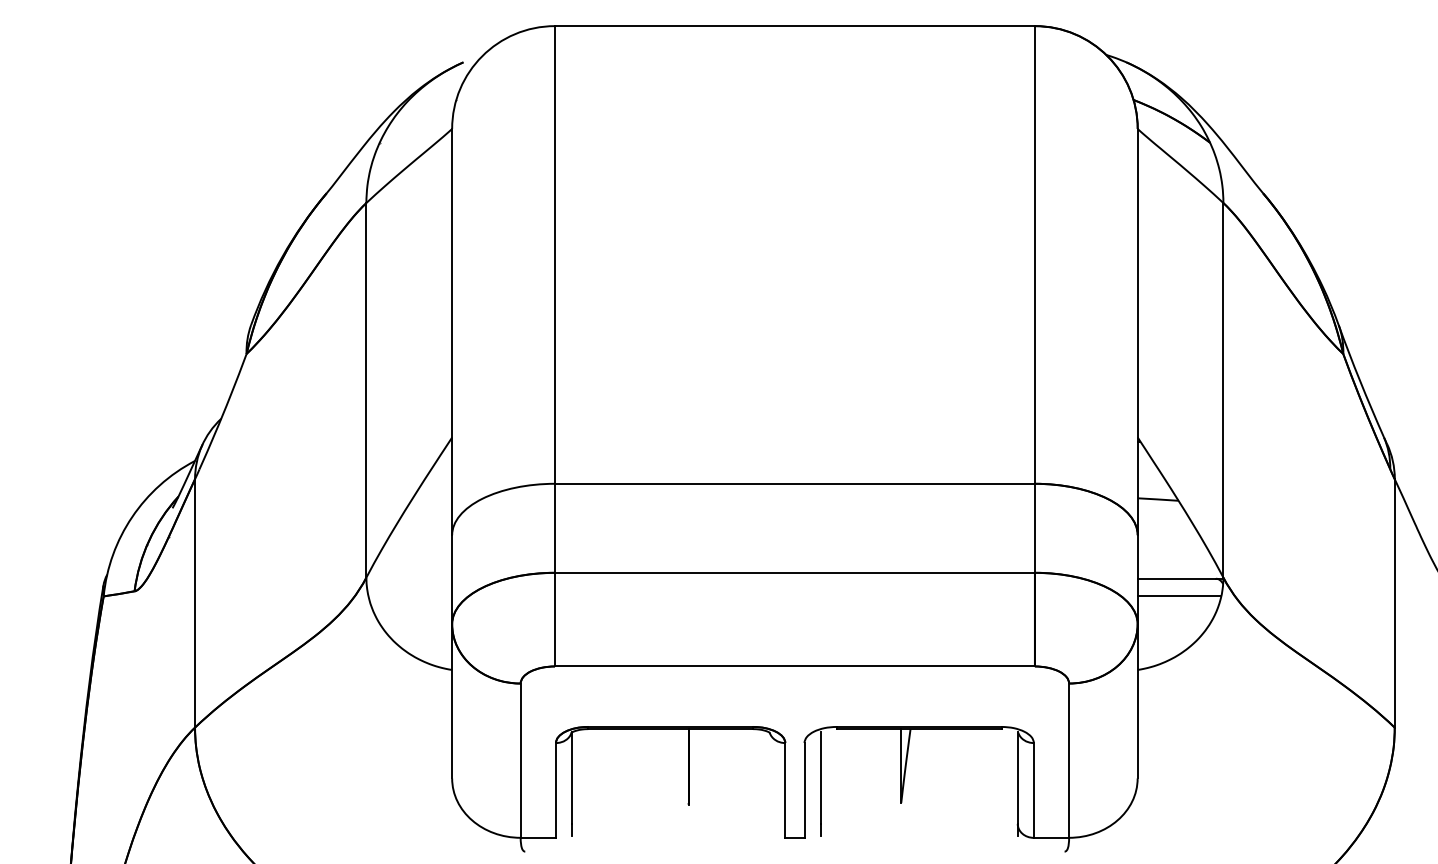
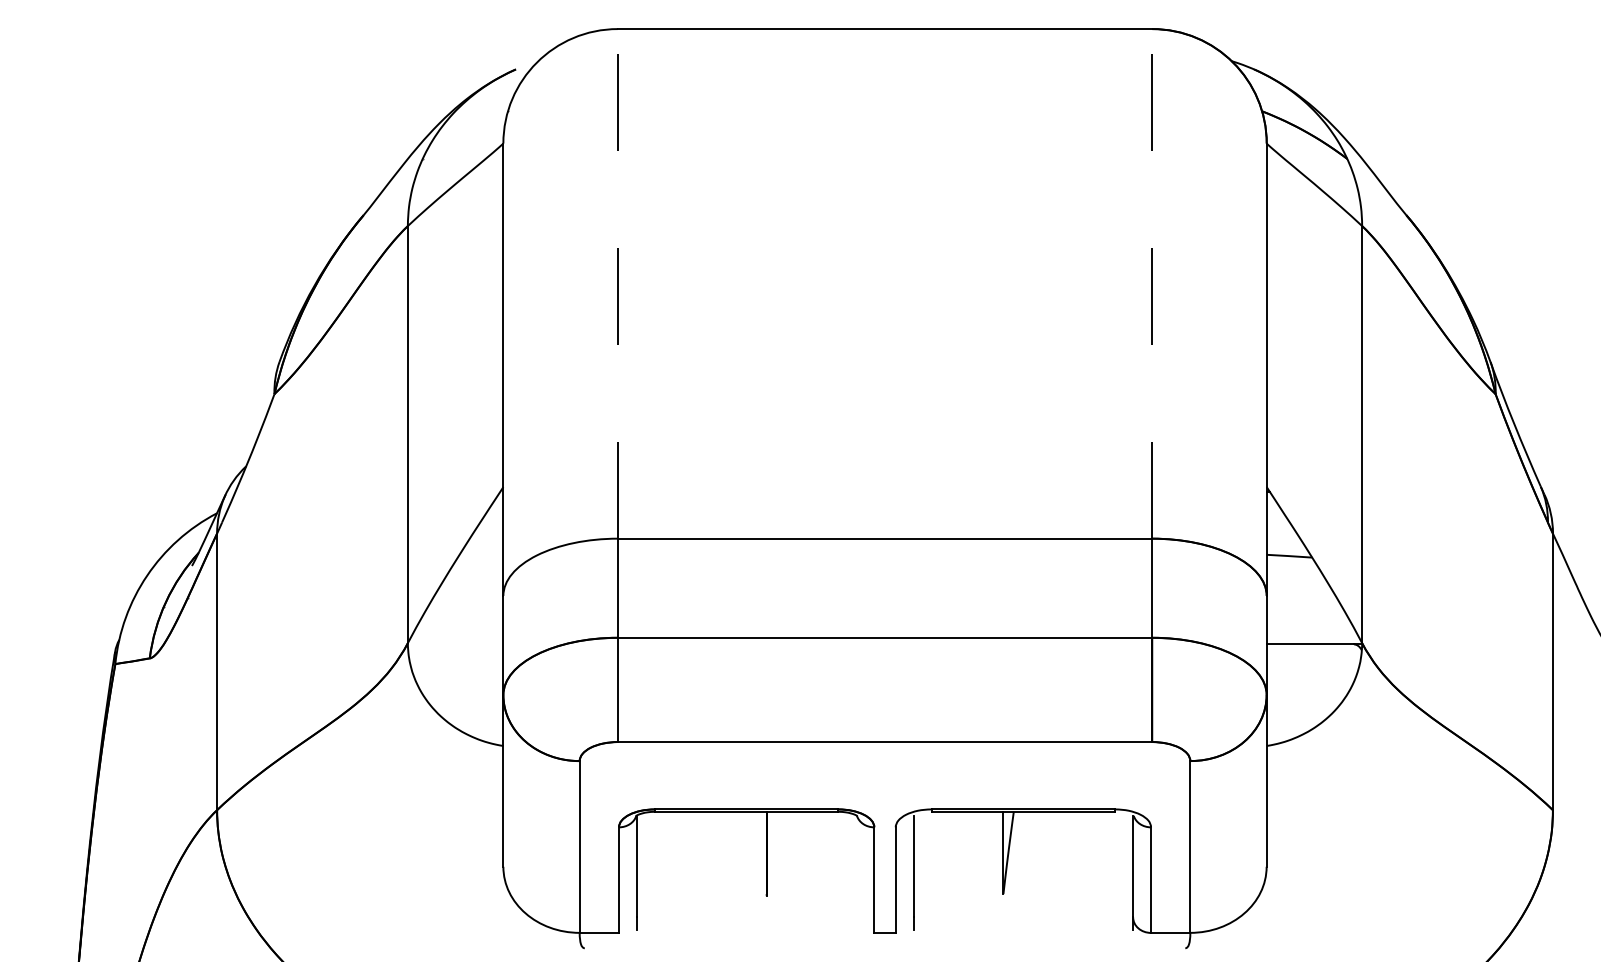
line: (554, 254) -> (617, 283), solid -> dashed
line: (1035, 254) -> (1152, 283), solid -> dashed
line: (1178, 595) -> (1312, 663), removed

